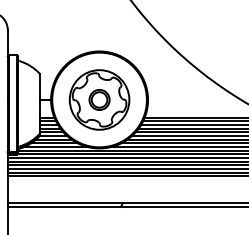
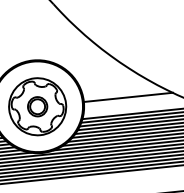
line: (194, 99) -> (128, 96), added

